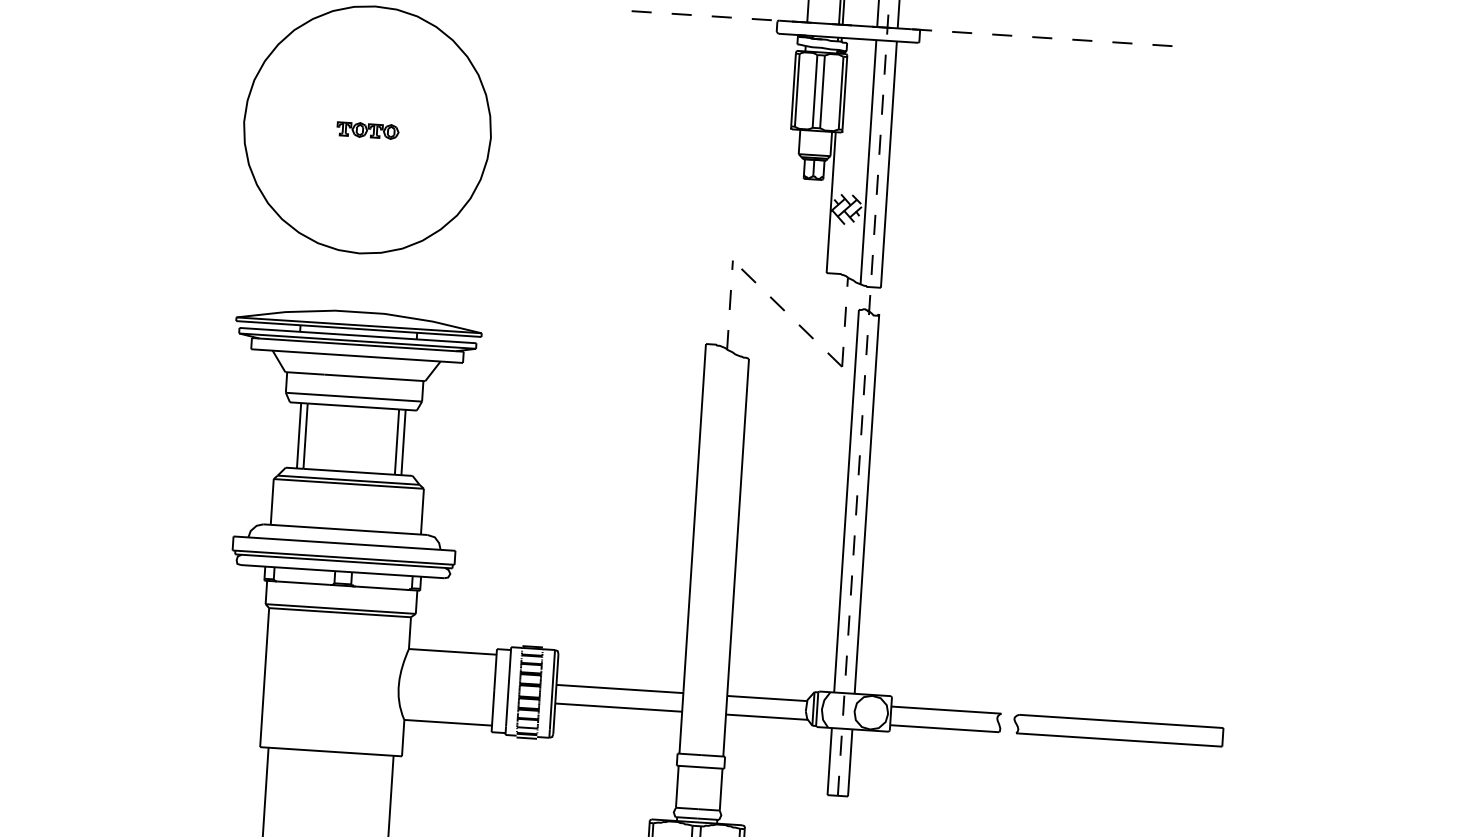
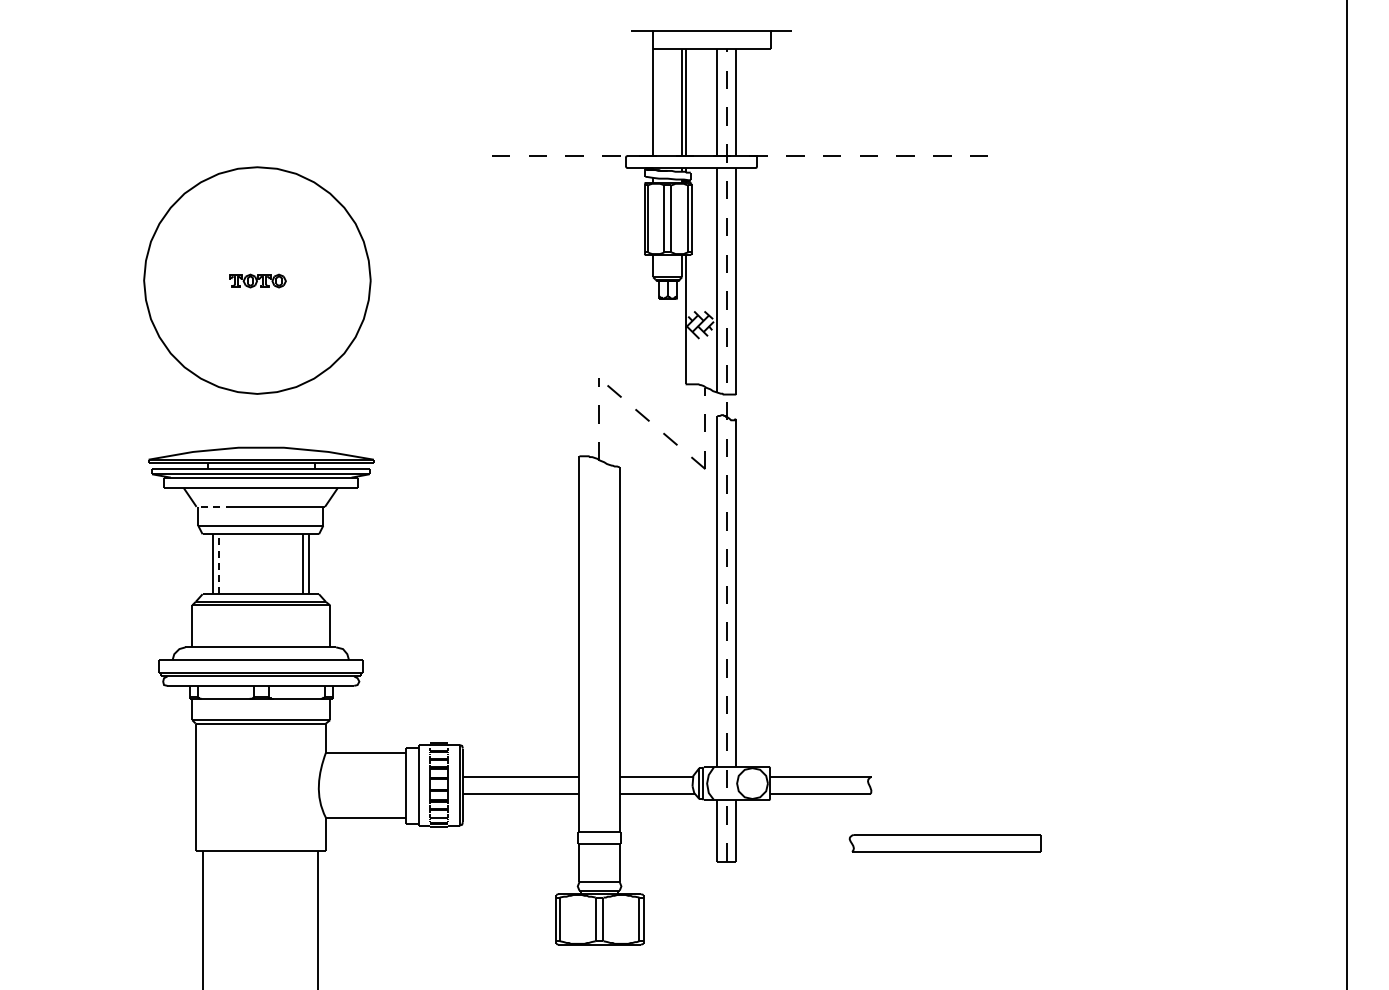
line: (304, 373) -> (214, 506), solid -> dashed
line: (305, 435) -> (218, 563), solid -> dashed
part: (1117, 730) -> (944, 843), moved

